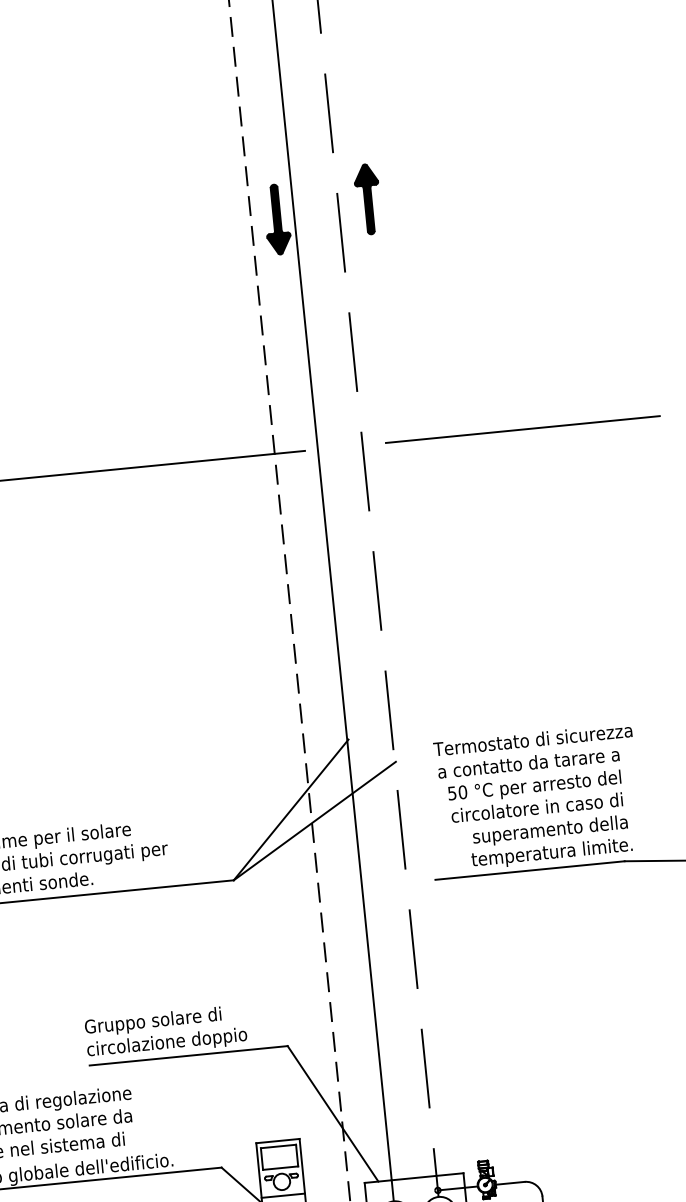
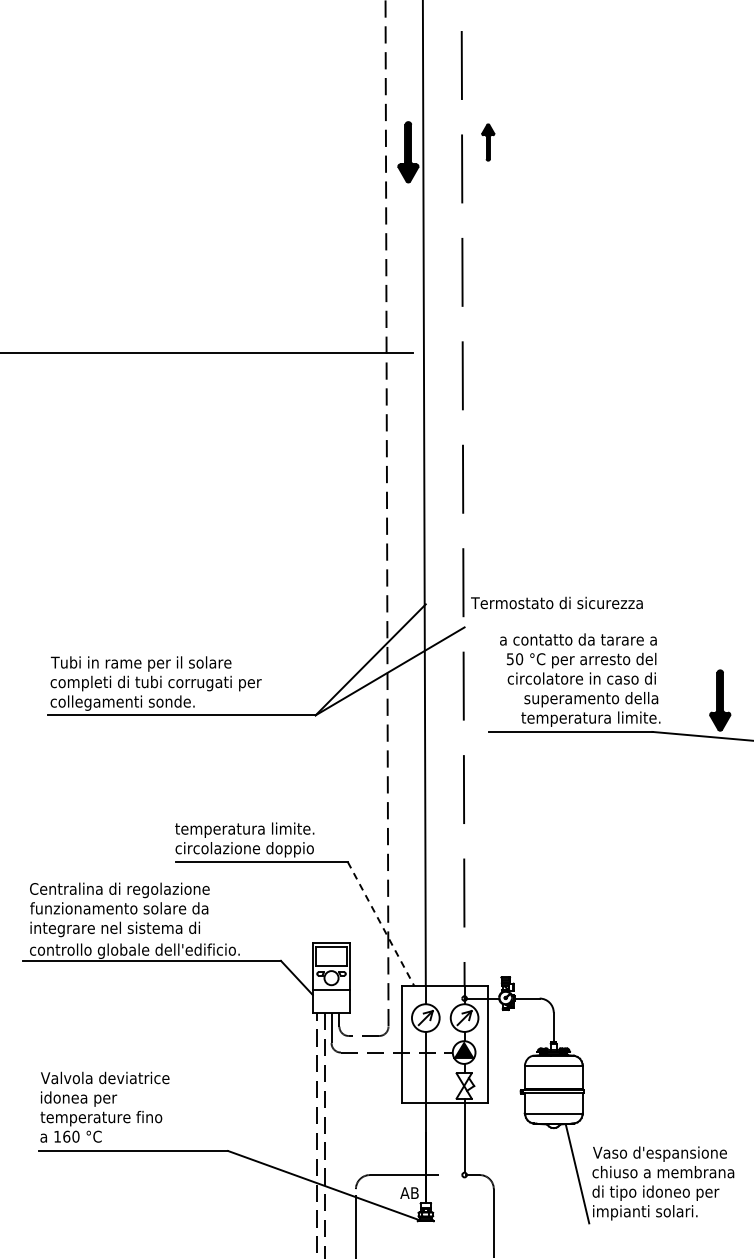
part: (368, 199) -> (488, 142), size x0.6
line: (522, 430) -> (601, 353), removed
text: (532, 739) -> (556, 602), moved
text: (164, 1020) -> (244, 829), Gruppo solare di -> temperatura limite.
line: (333, 1114) -> (381, 924), solid -> dashed

